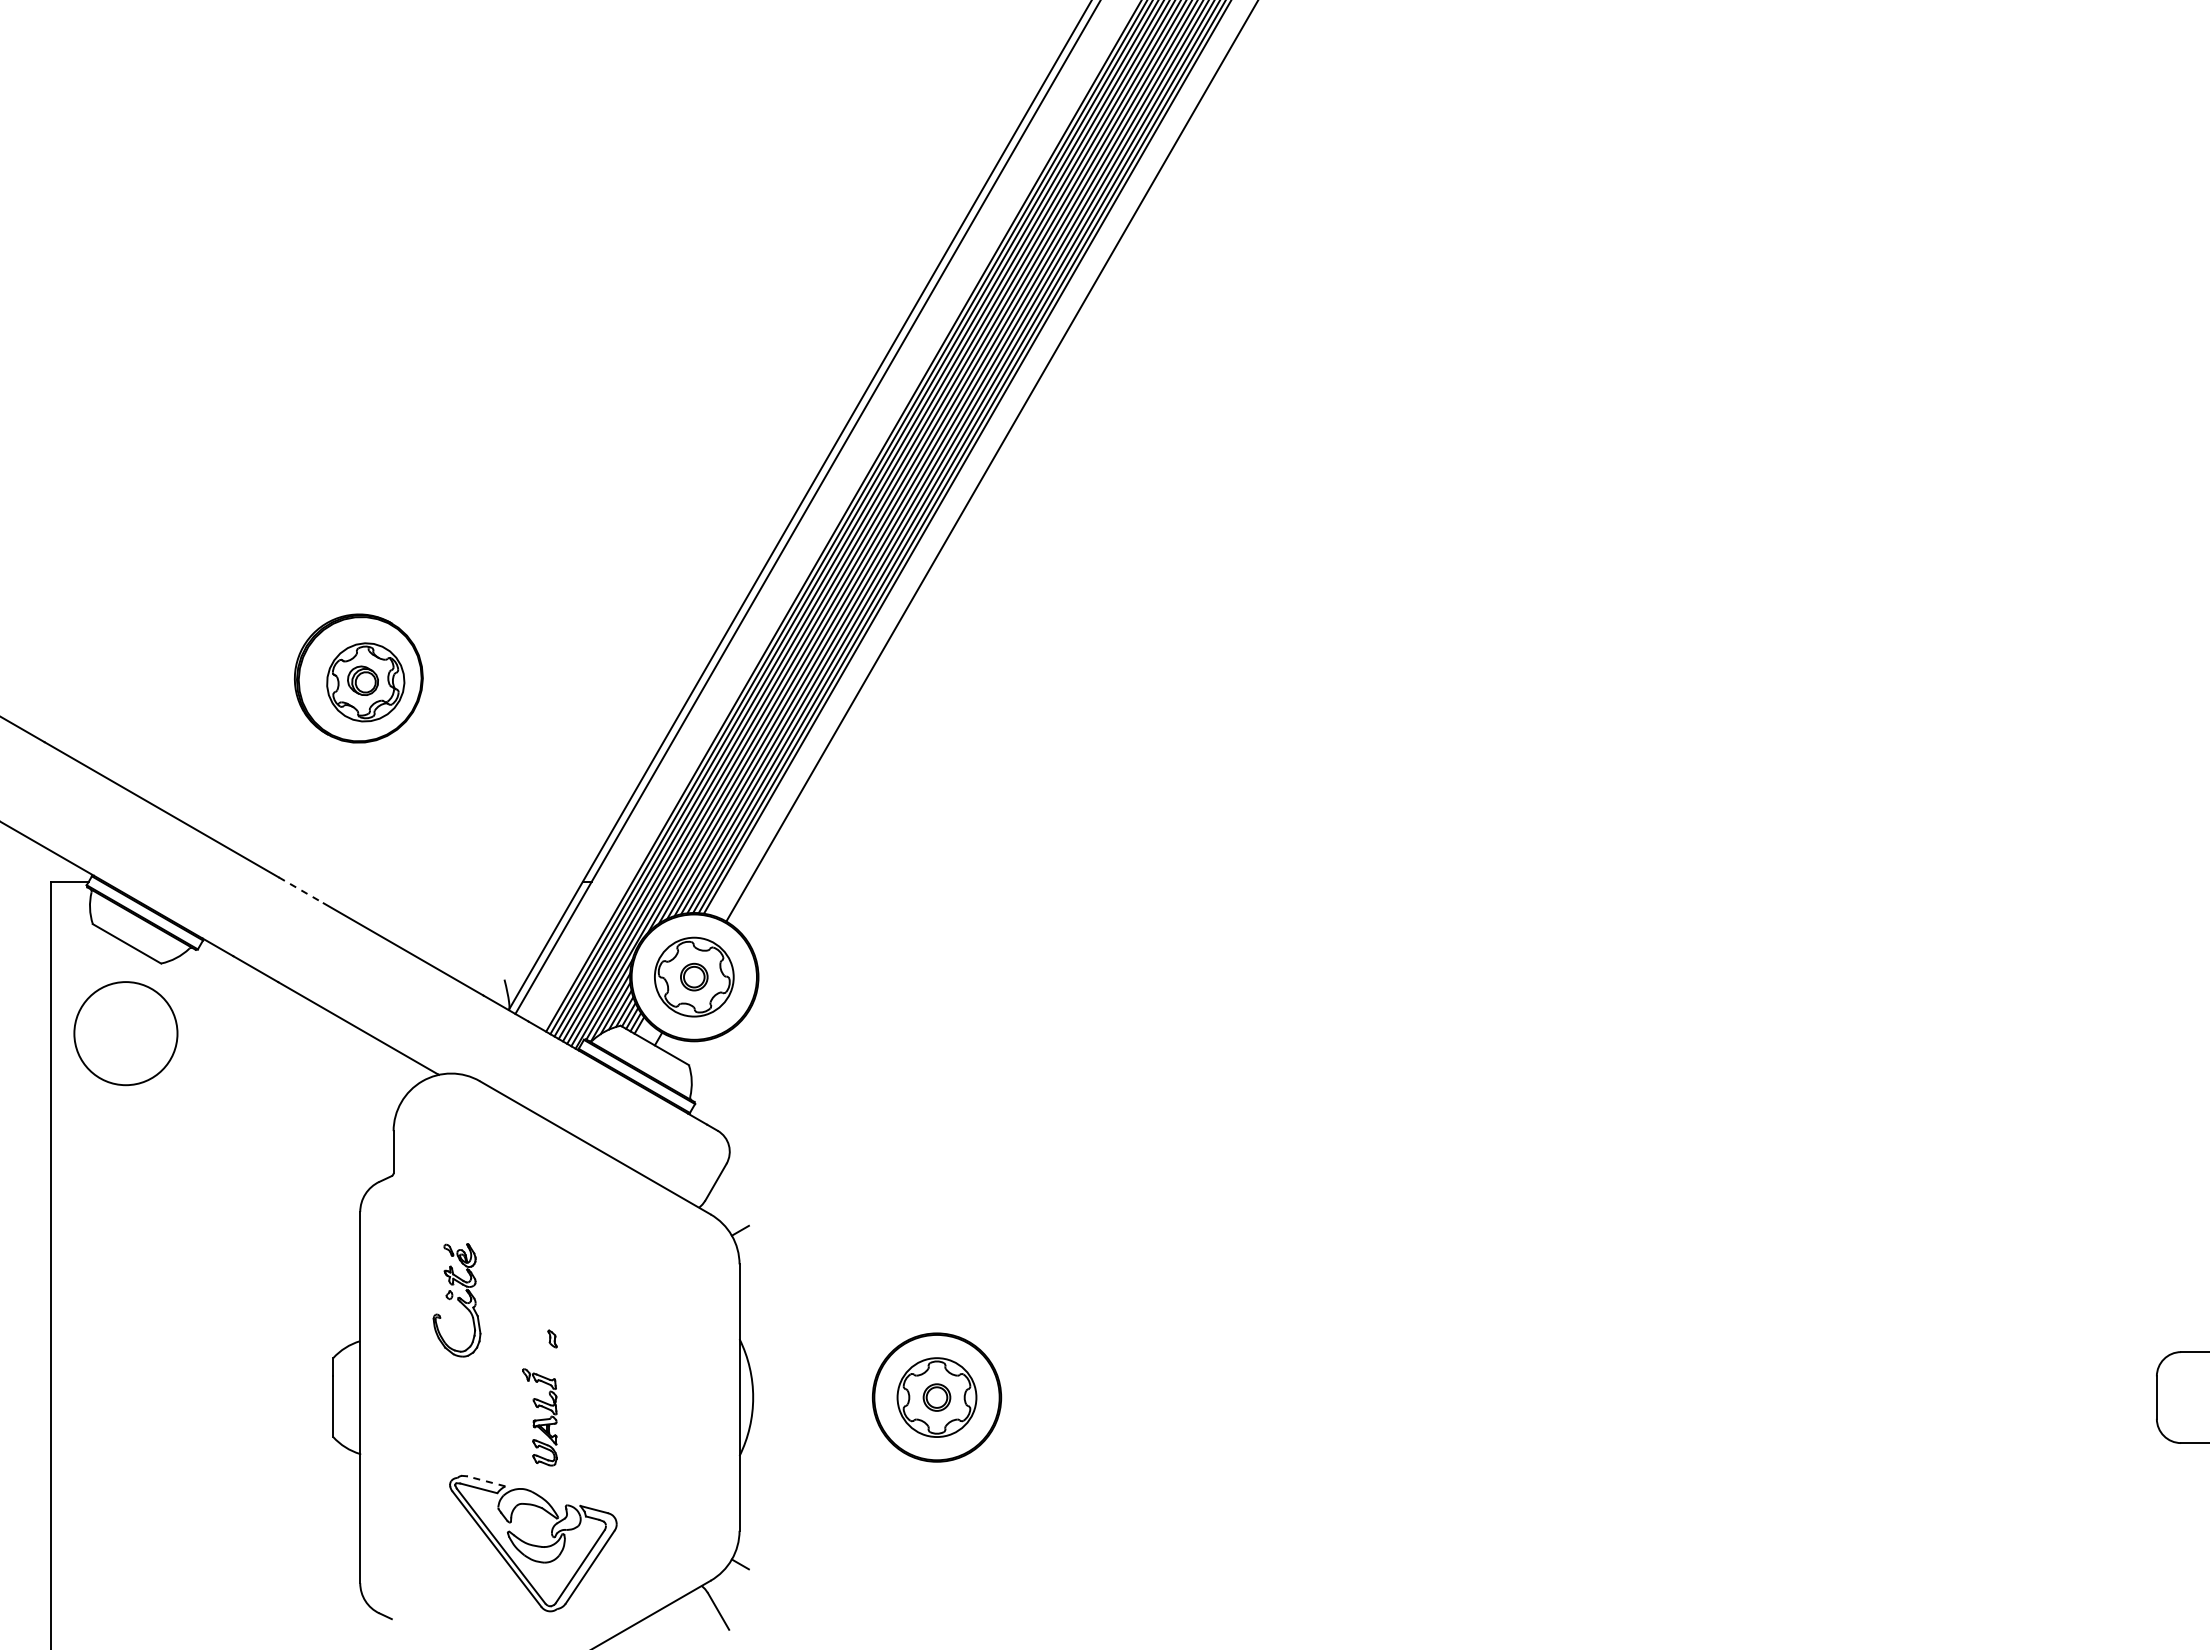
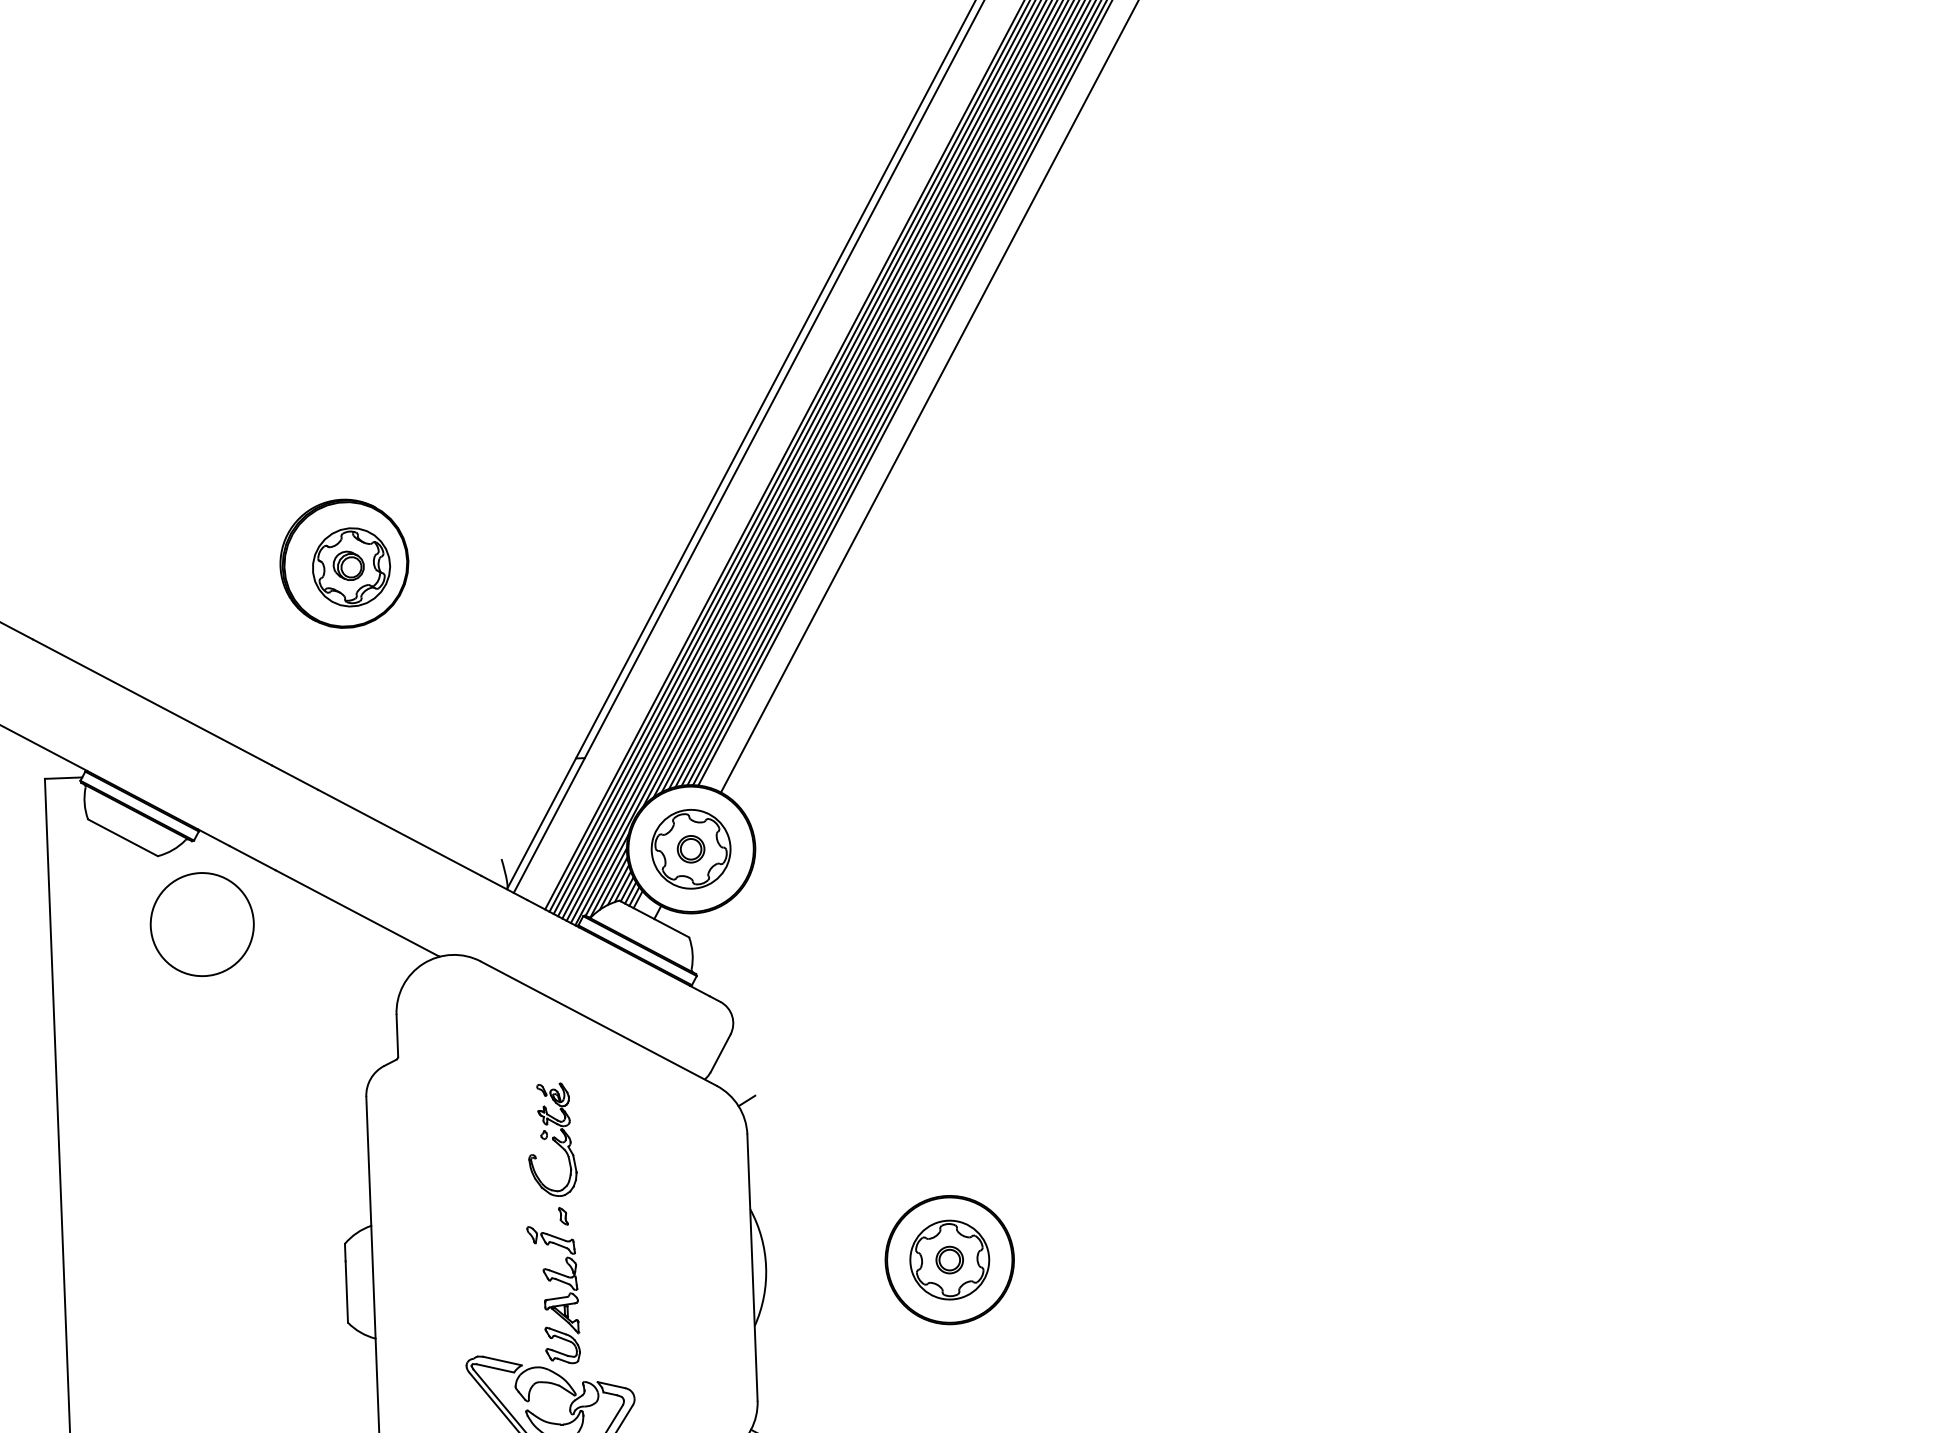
line: (301, 890) -> (295, 777), dashed -> solid
circle: (125, 1033) -> (201, 924), moved
part: (456, 1300) -> (551, 1140), moved
part: (539, 1417) -> (553, 1295), size x1.43
line: (486, 1481) -> (502, 1361), dashed -> solid

